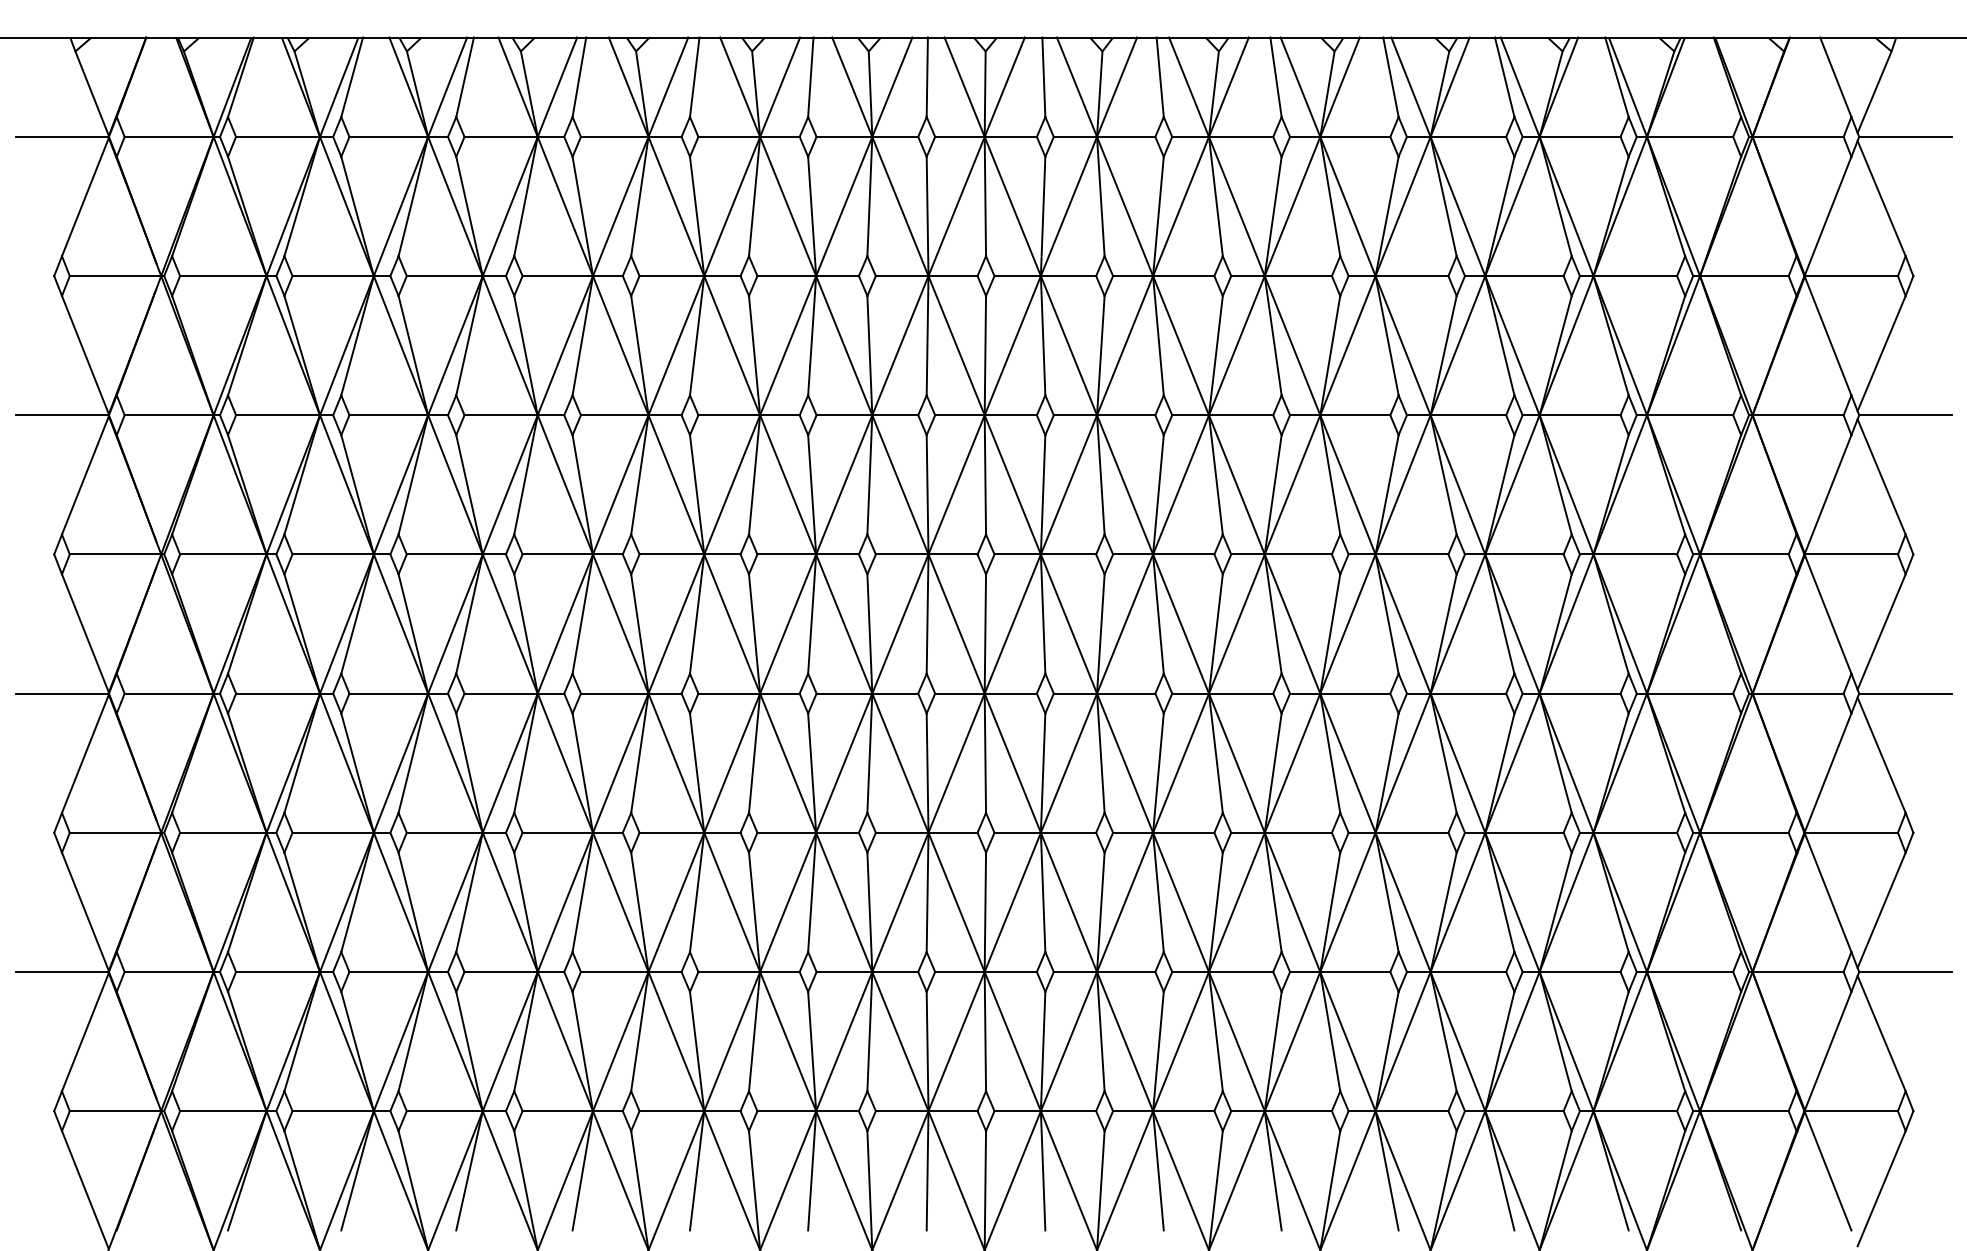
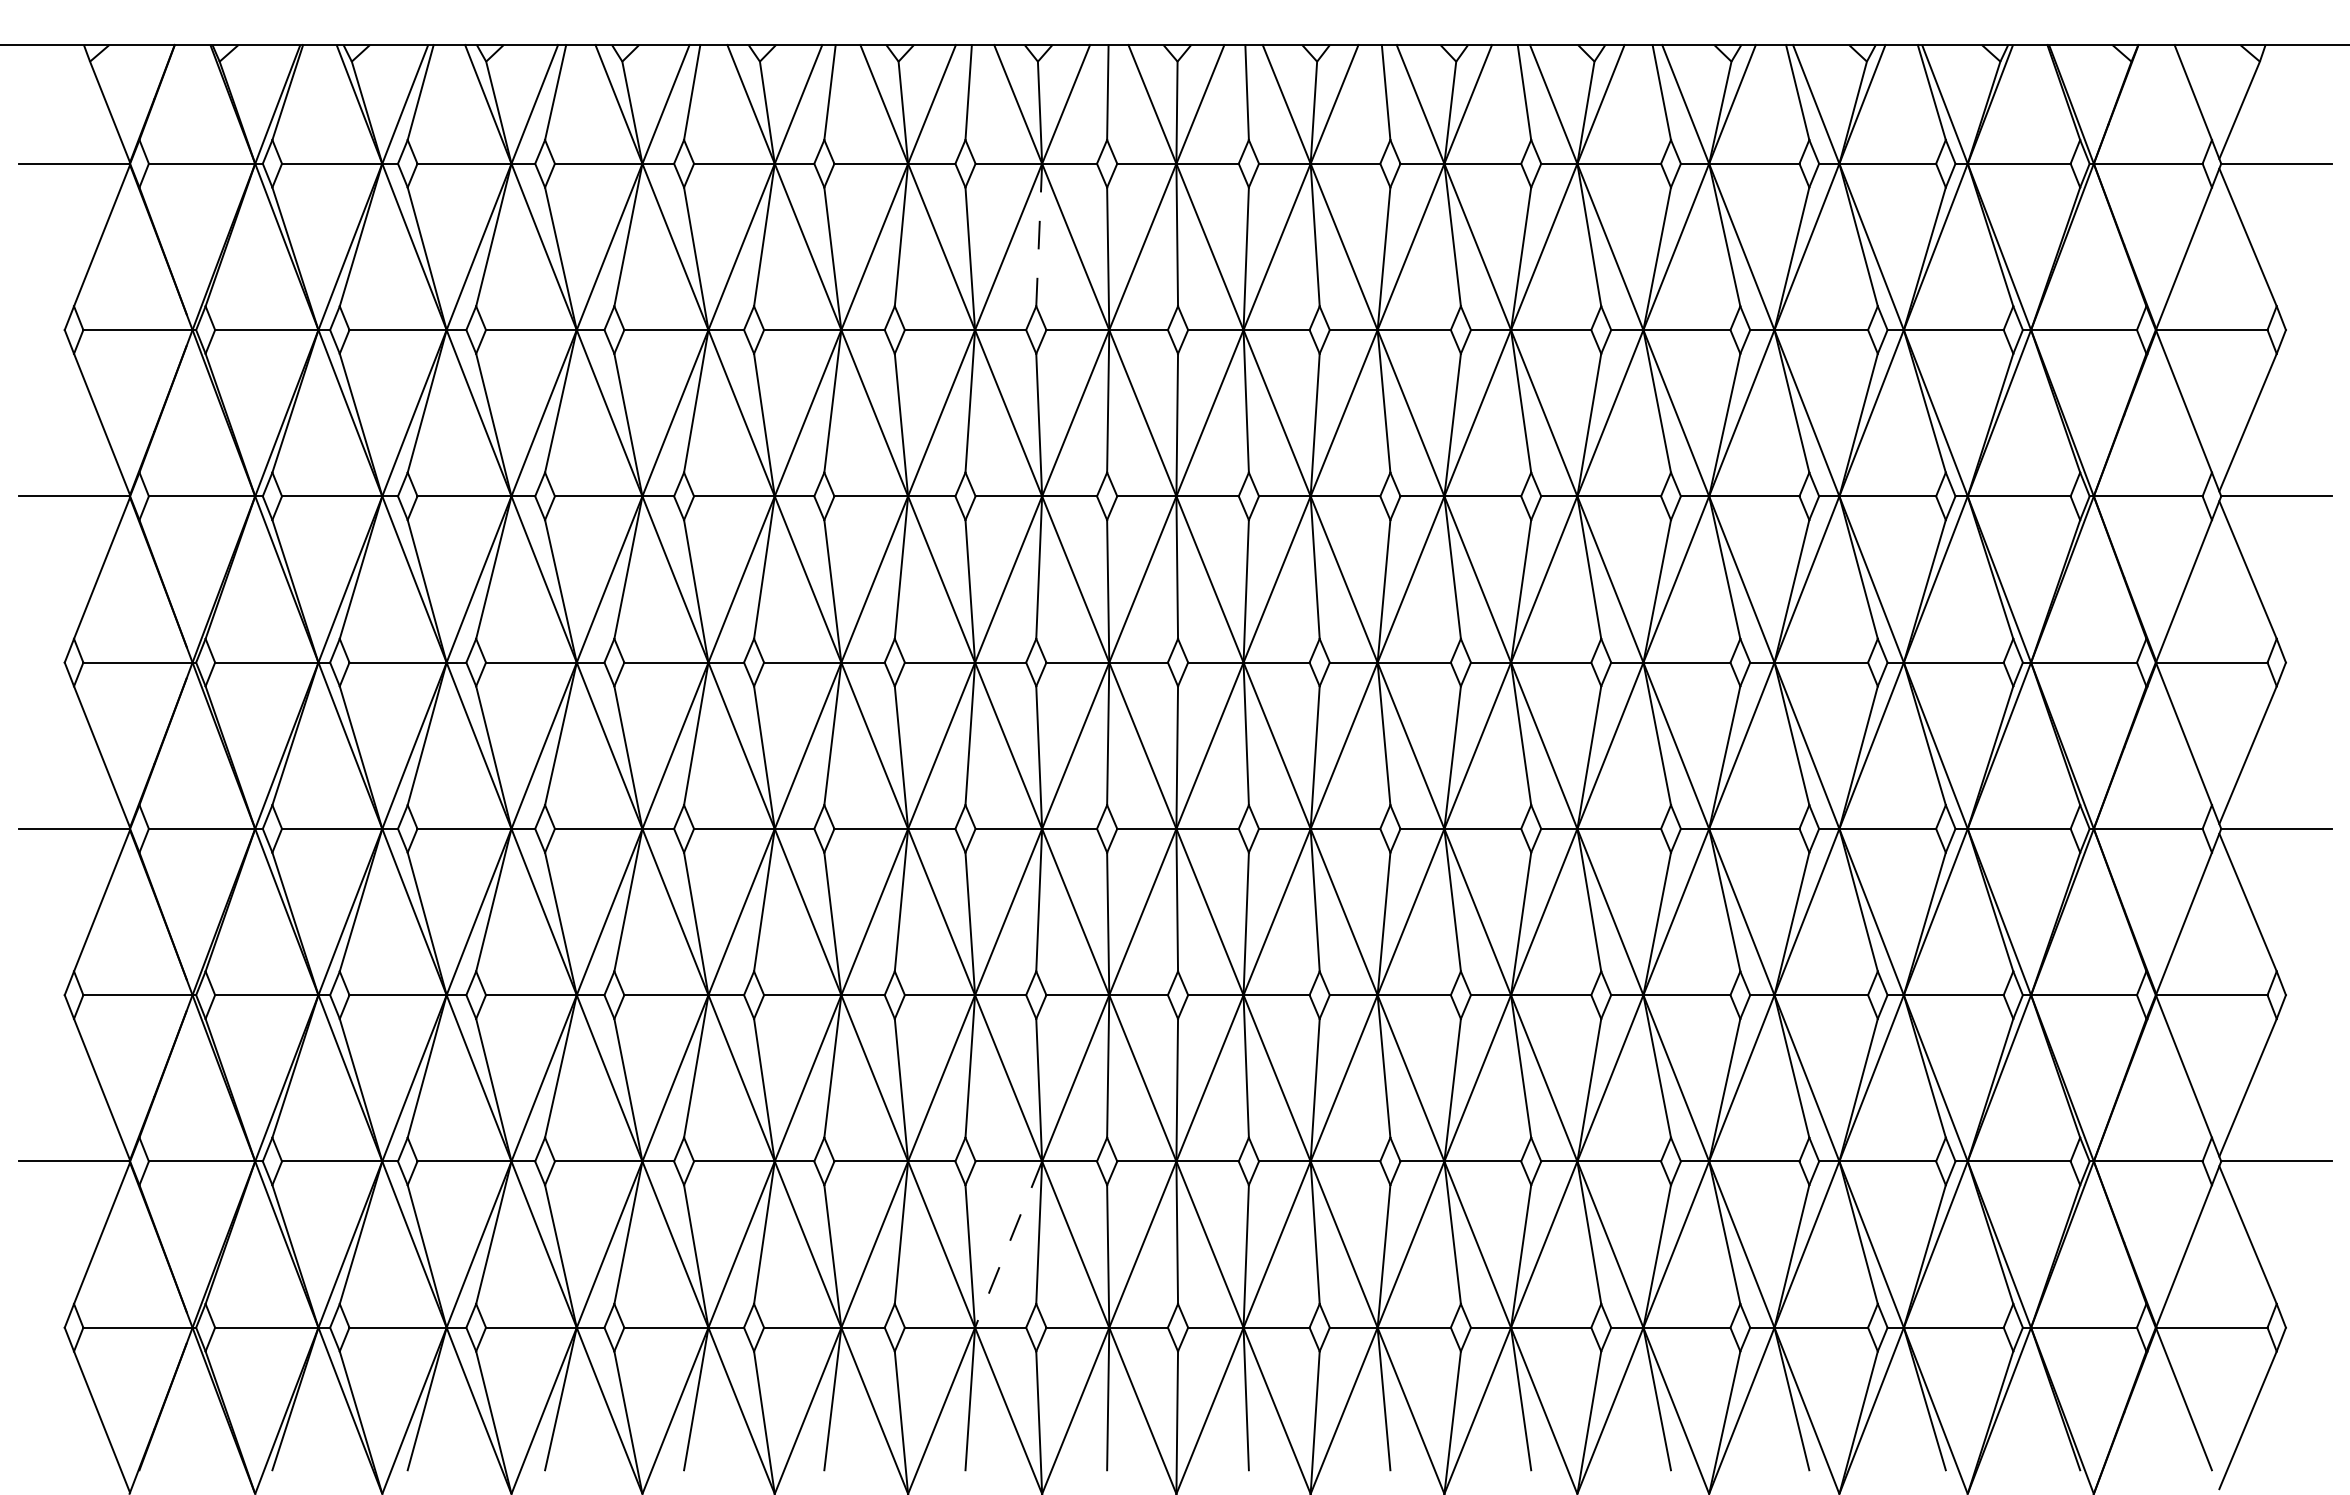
line: (870, 196) -> (1039, 234), solid -> dashed
line: (844, 1041) -> (1008, 1244), solid -> dashed

